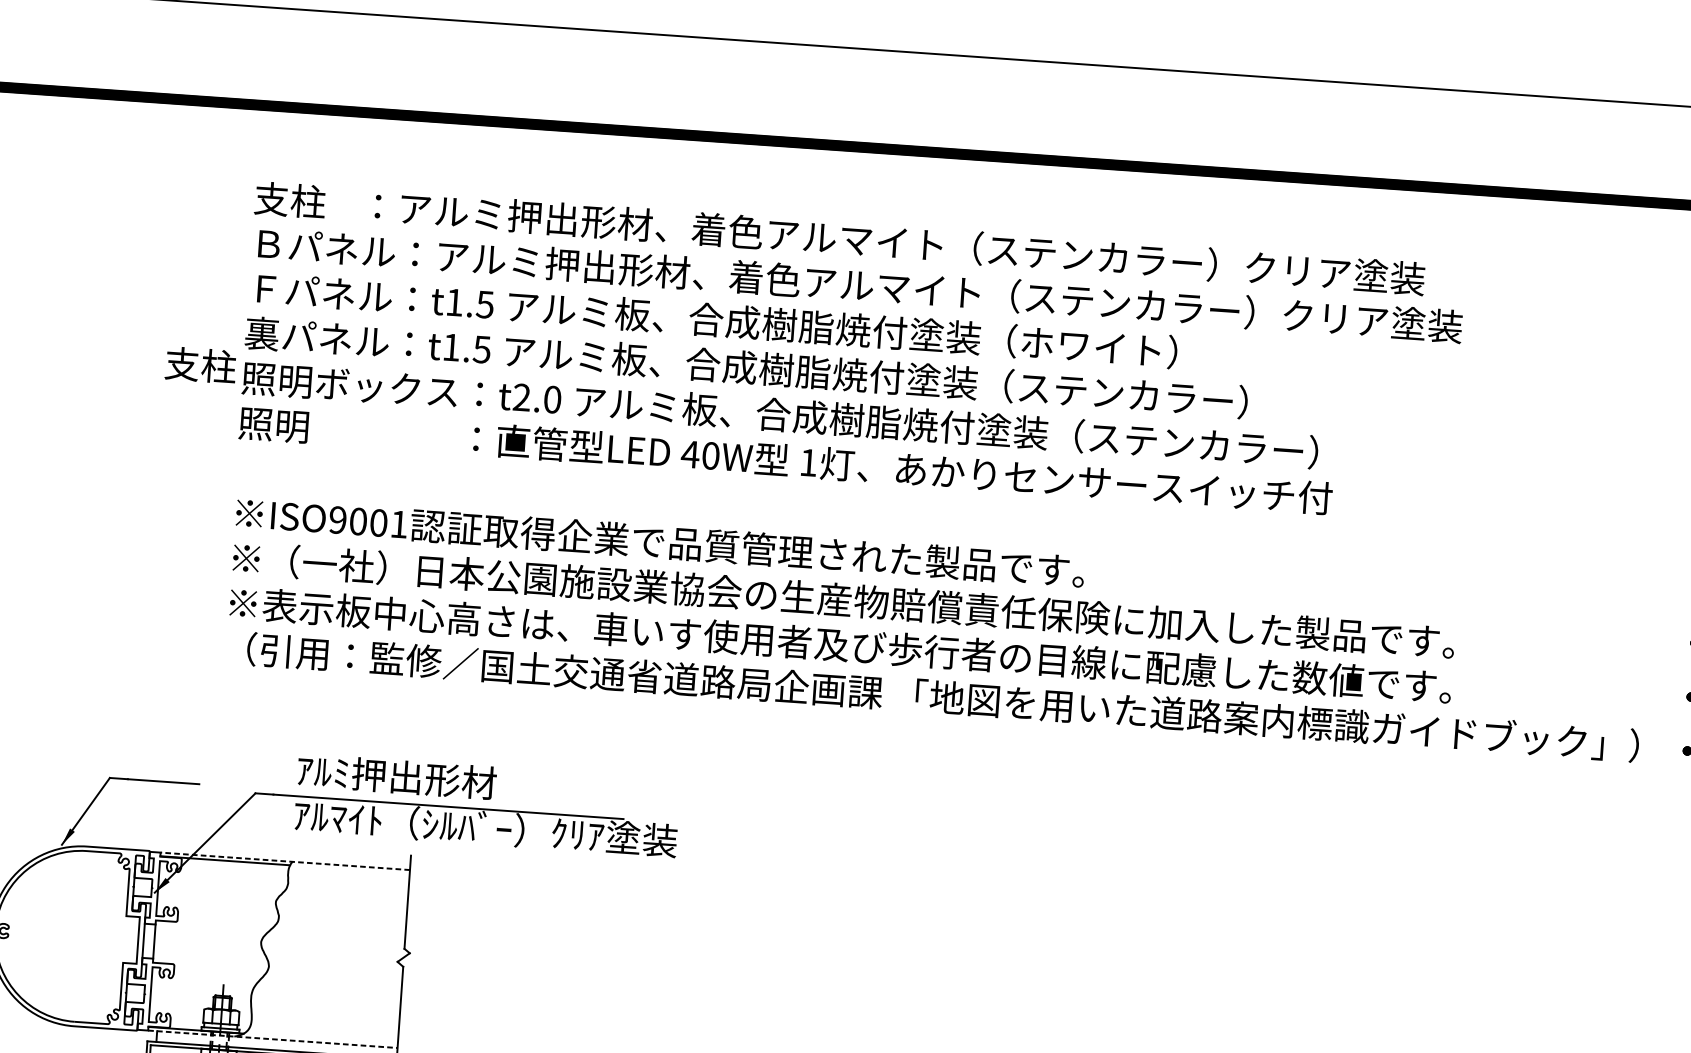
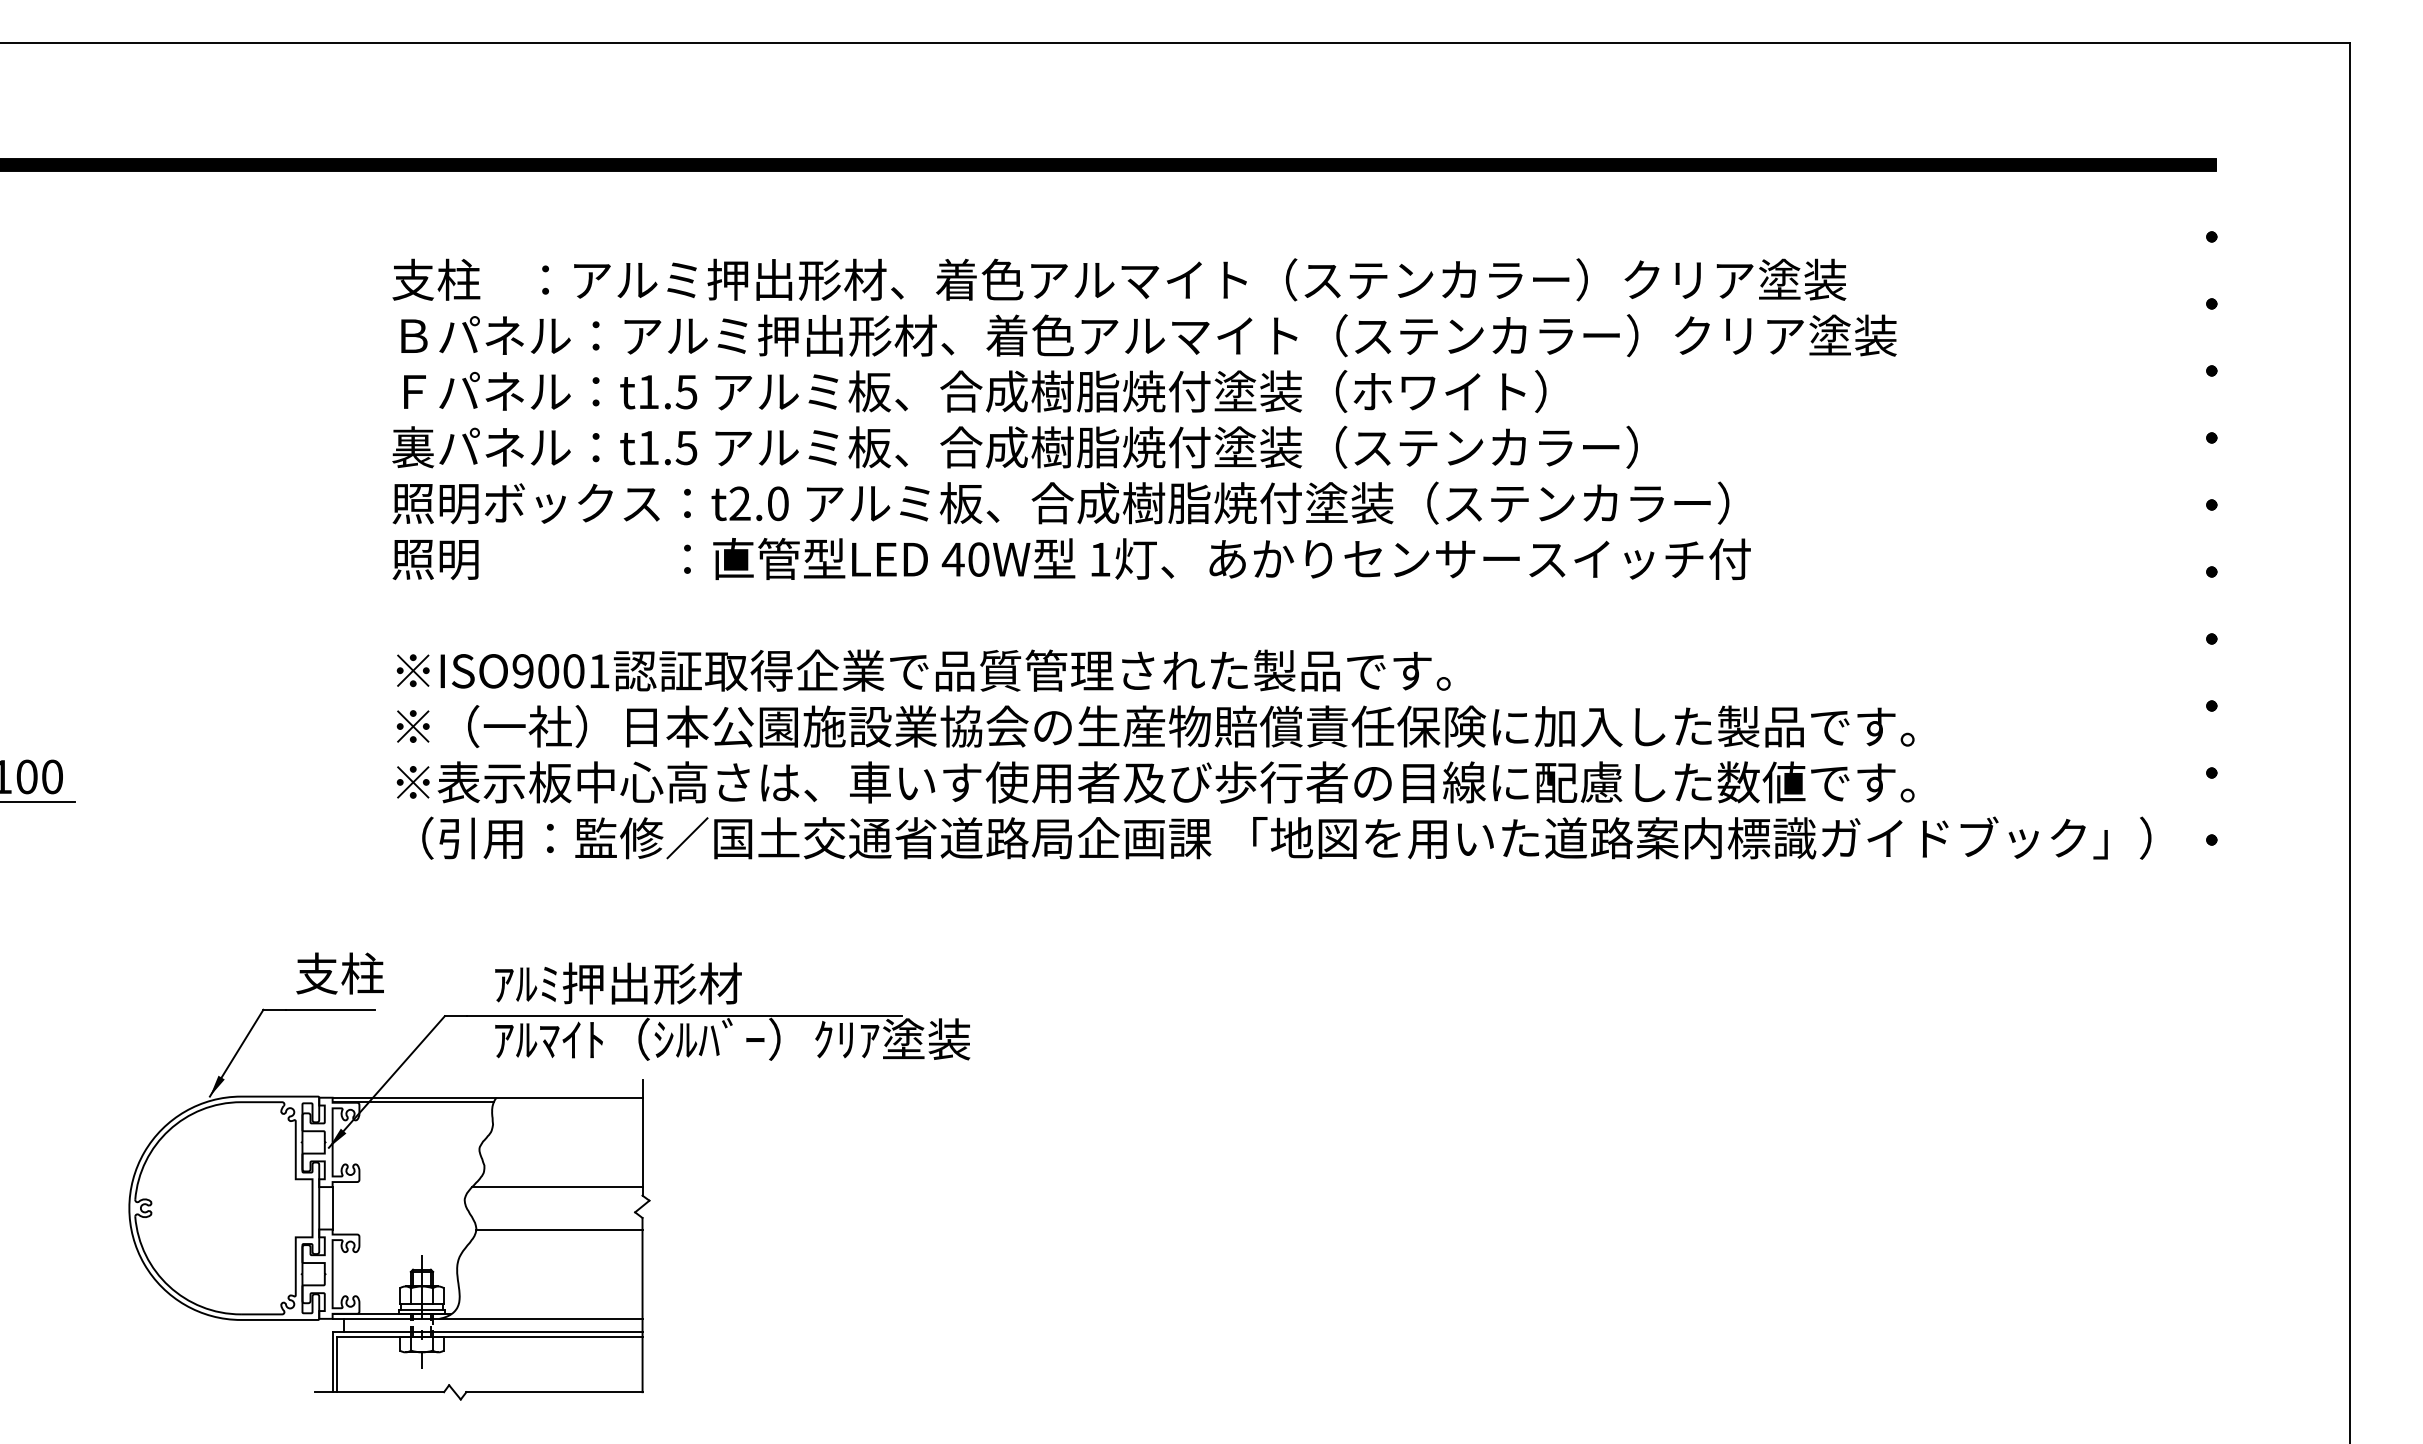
text: (200, 365) -> (339, 973), moved
line: (285, 861) -> (487, 1097), dashed -> solid
line: (336, 937) -> (557, 1187), added
line: (335, 971) -> (559, 1229), added
line: (272, 1038) -> (487, 1318), dashed -> solid

